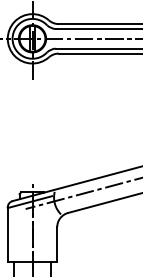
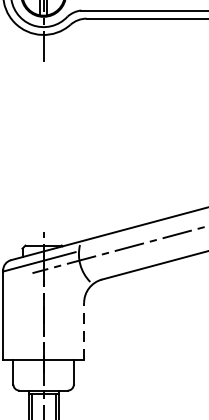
line: (57, 244) -> (84, 331), solid -> dashed

